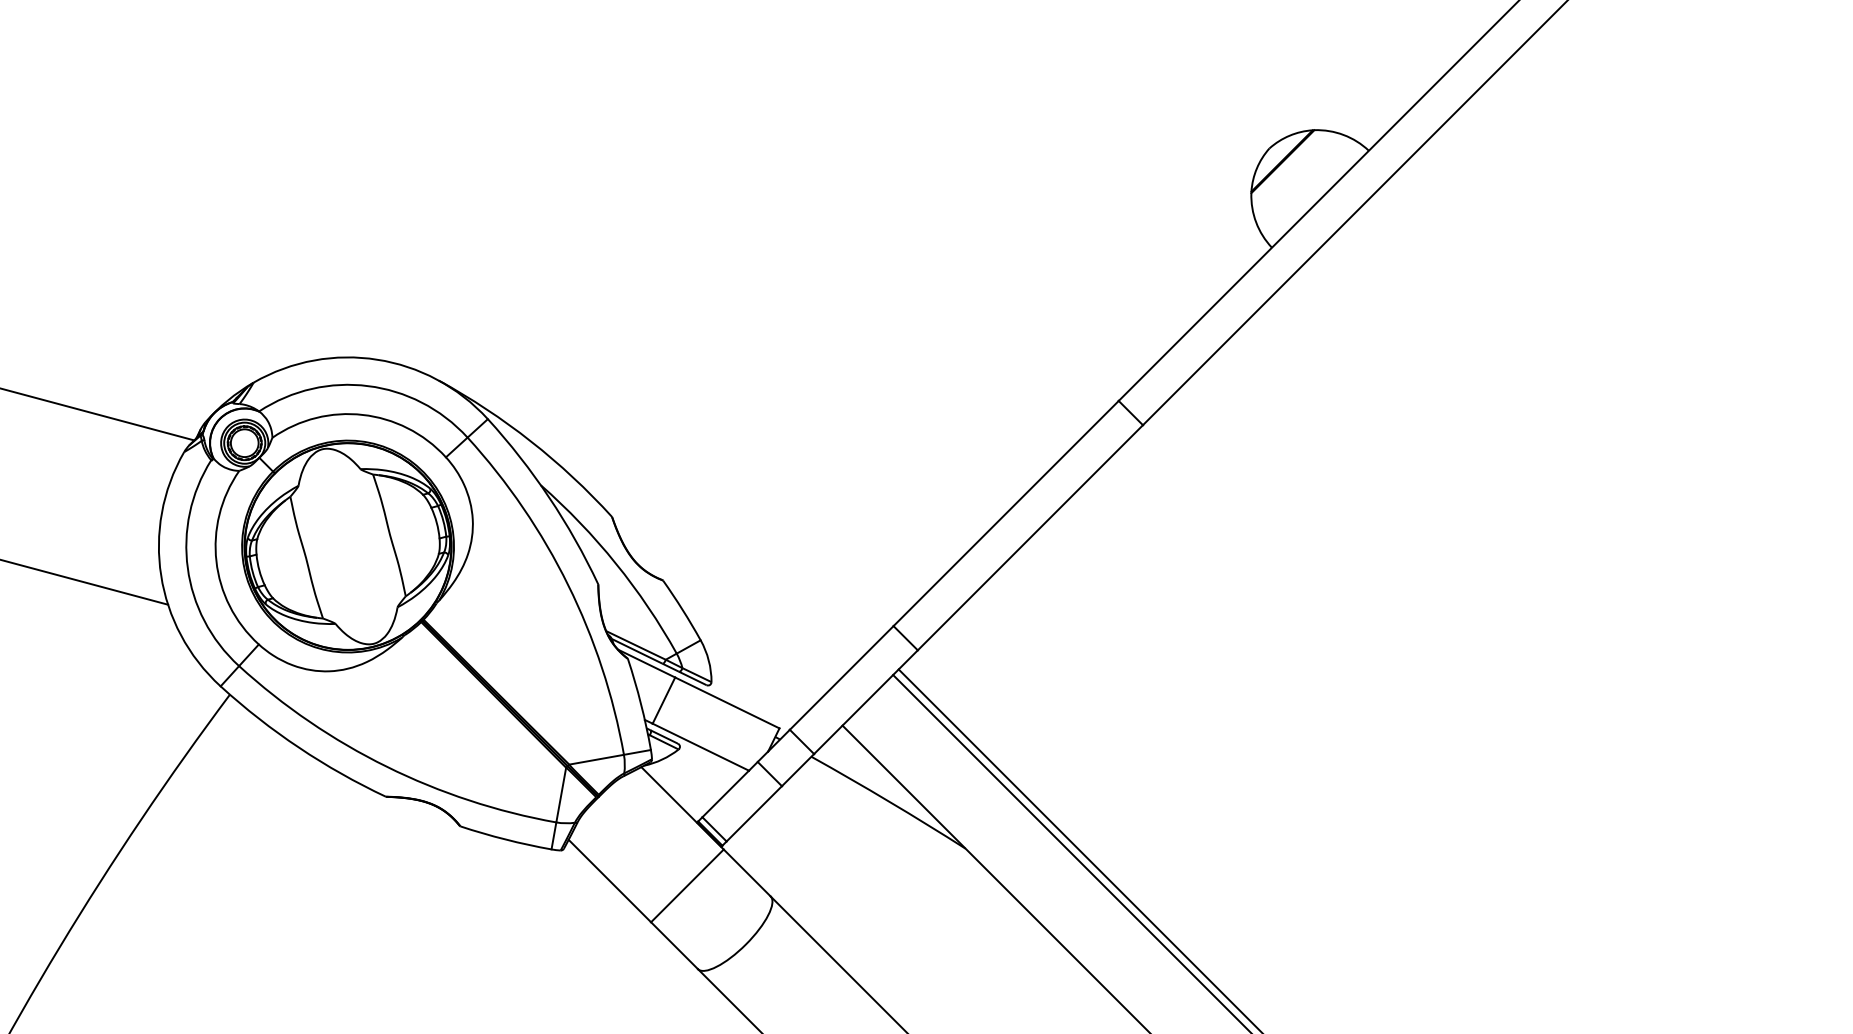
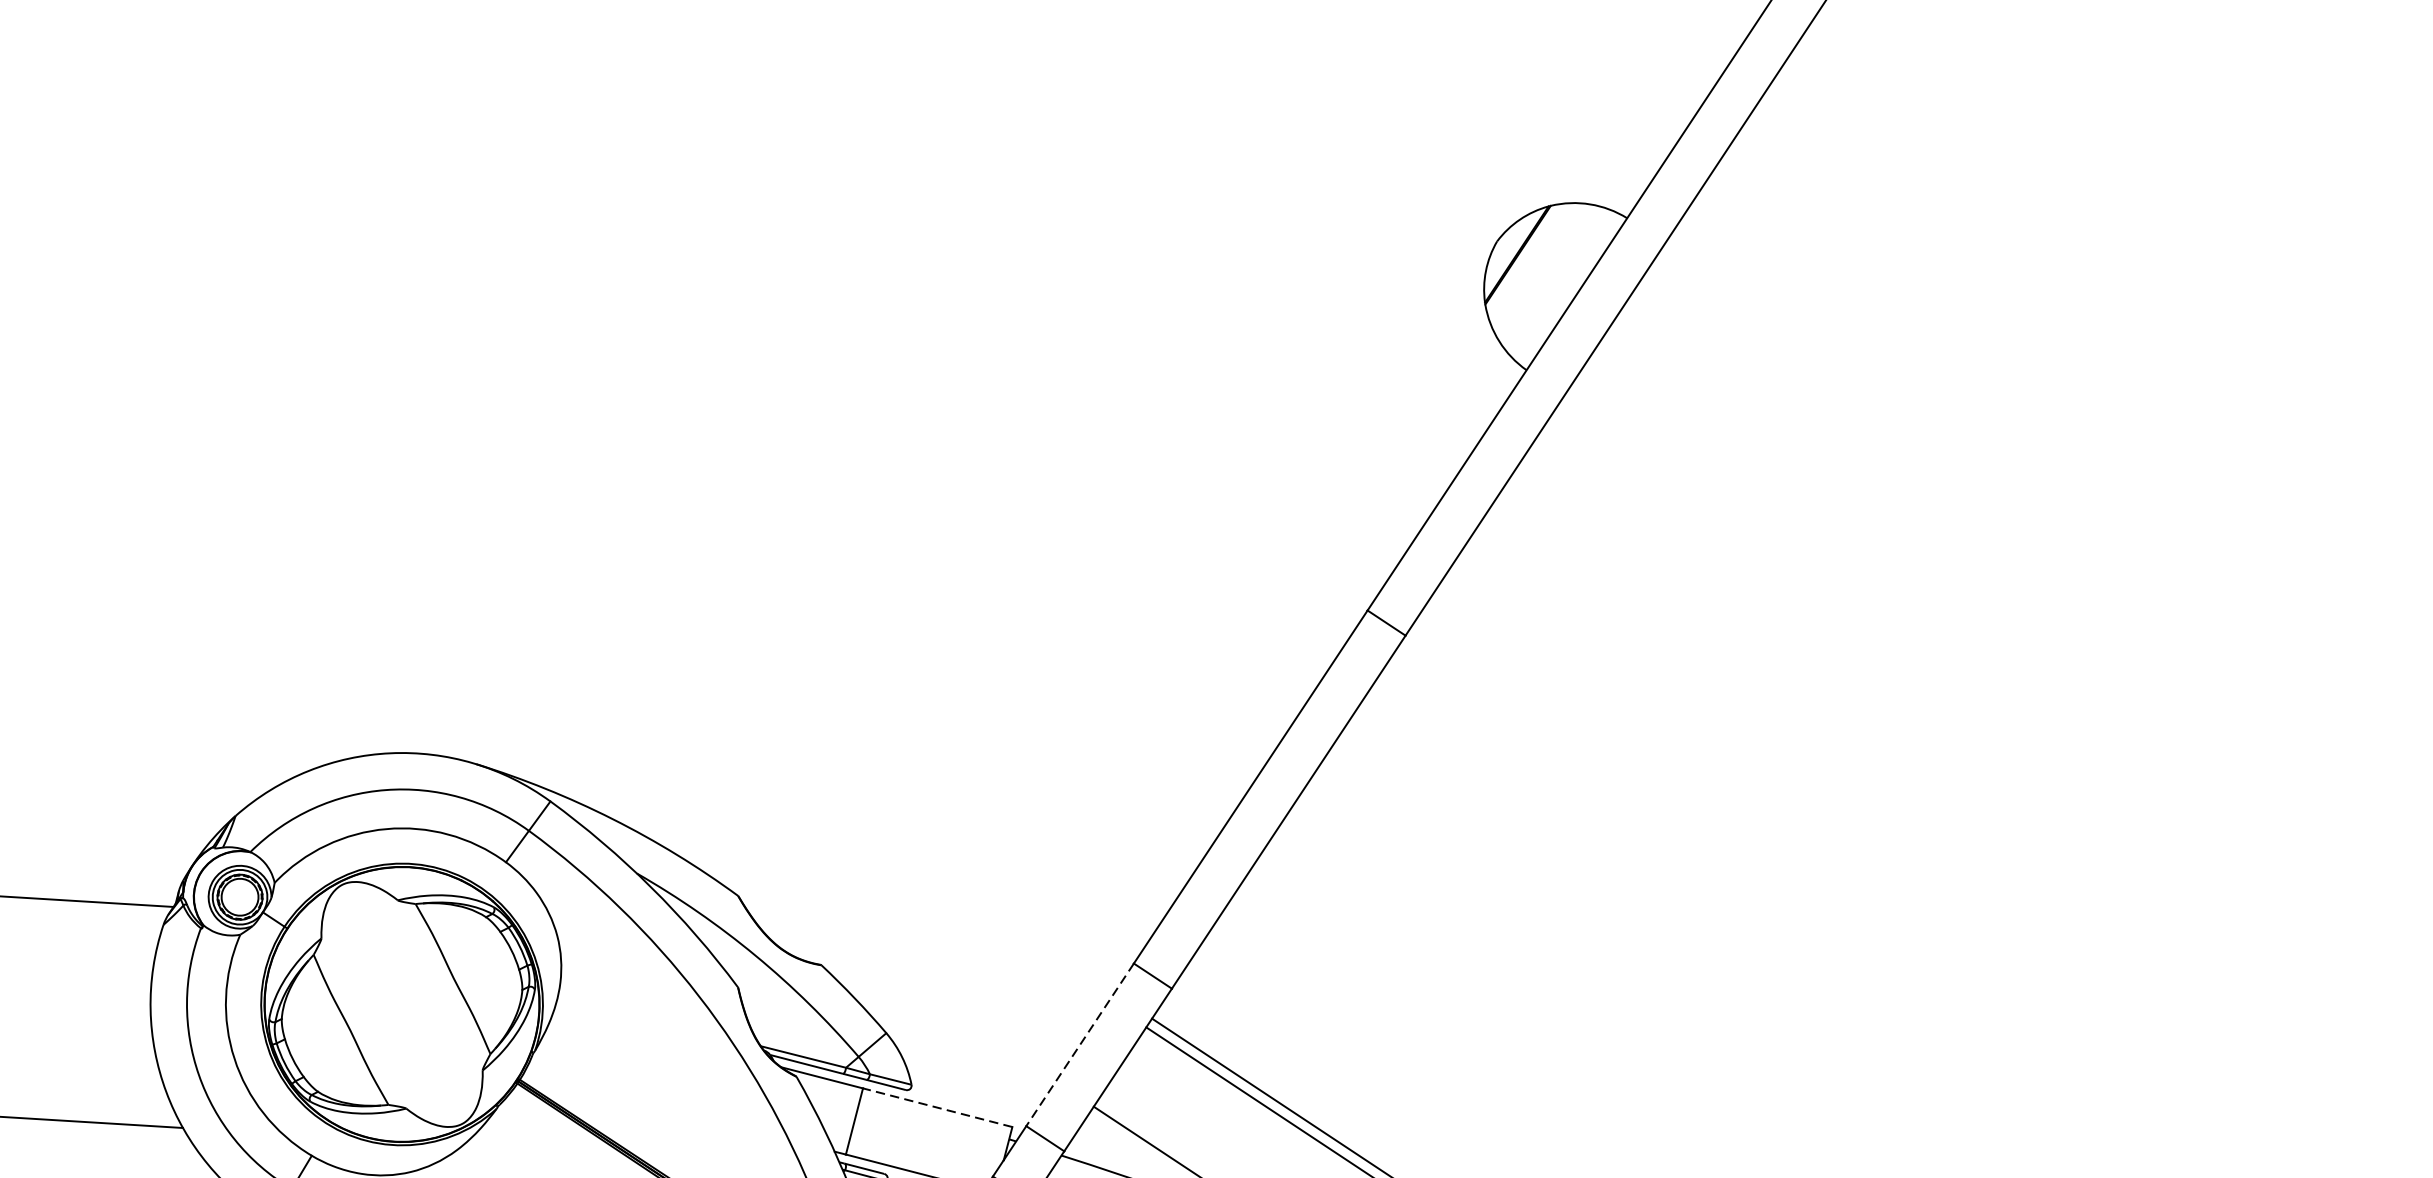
line: (841, 678) -> (1079, 1045), solid -> dashed
line: (726, 702) -> (936, 1107), solid -> dashed

